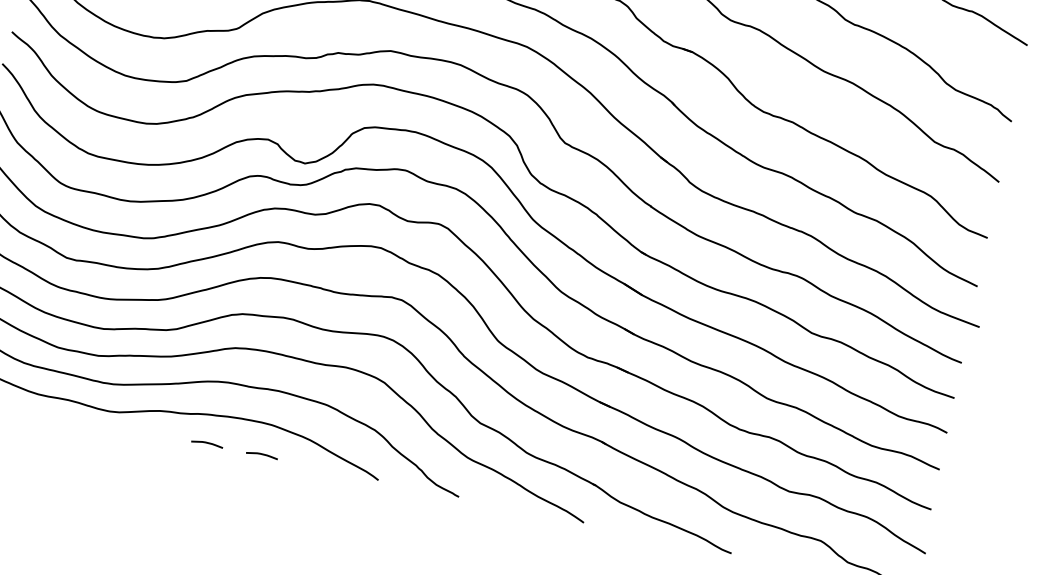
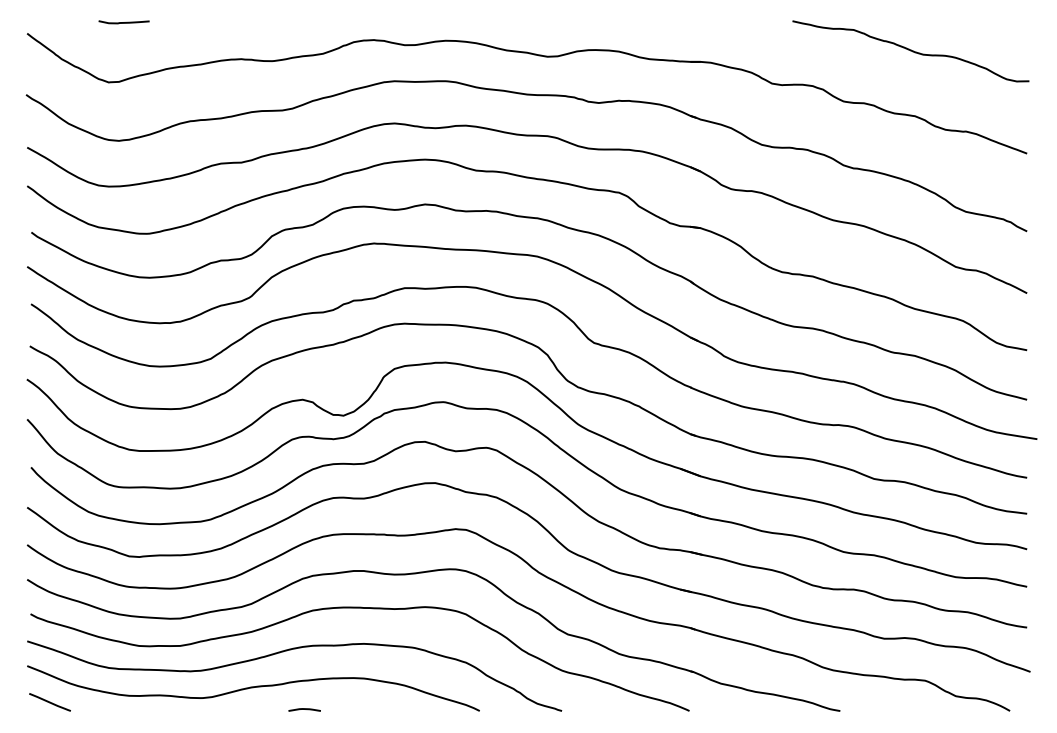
line: (262, 454) -> (360, 709), removed

